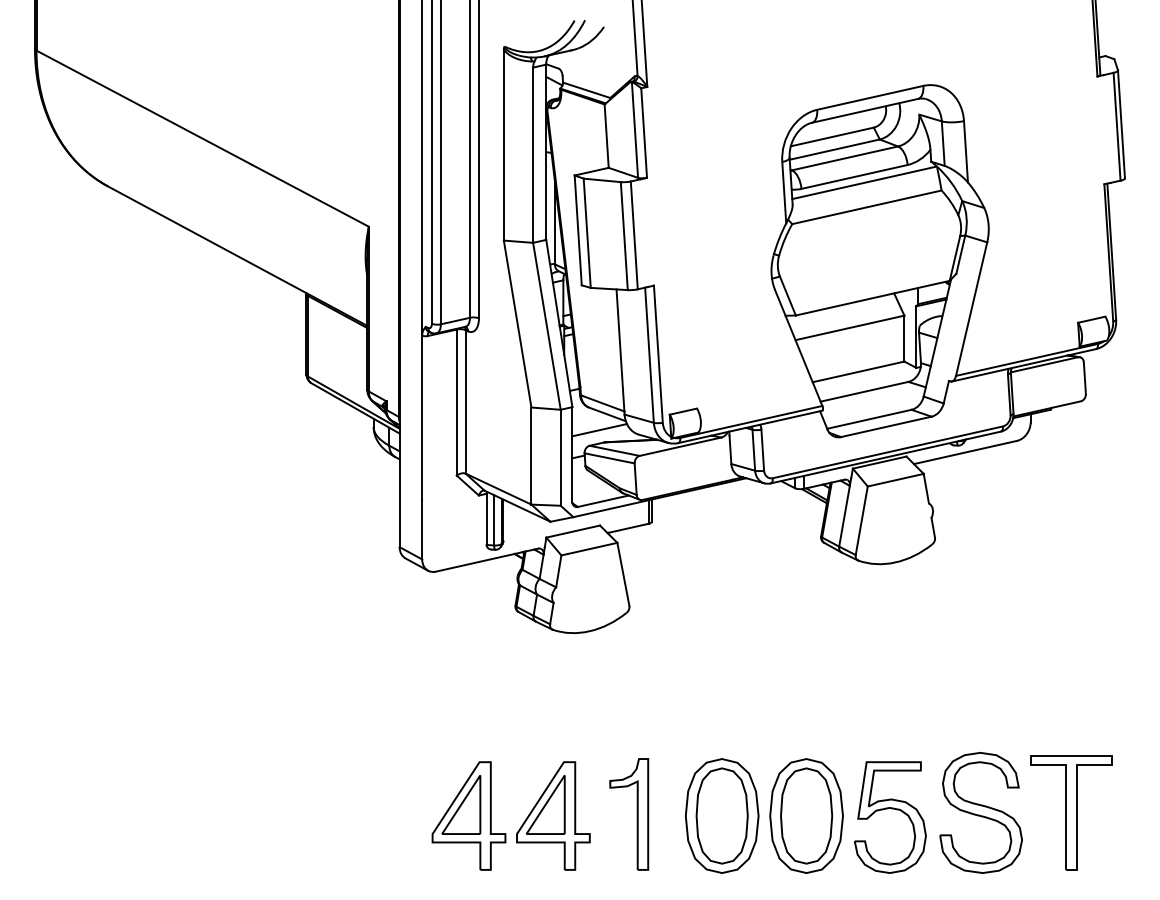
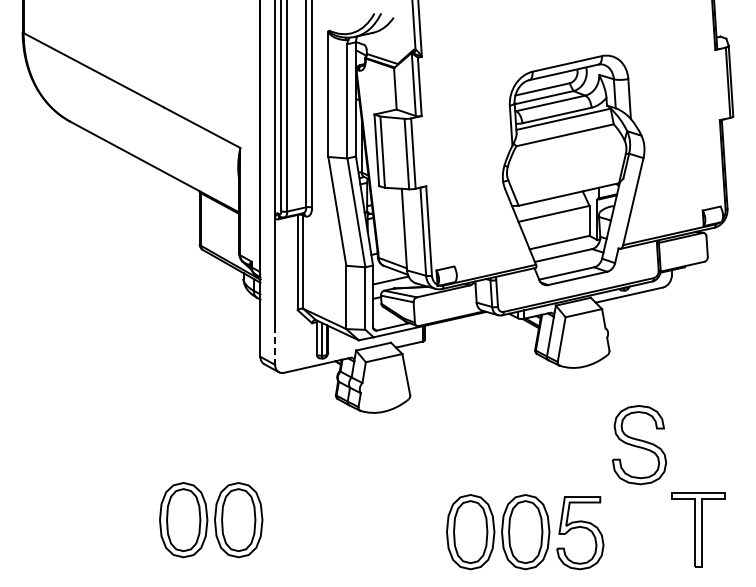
line: (422, 529) -> (275, 345), solid -> dashed
part: (324, 798) -> (211, 520), added
part: (981, 813) -> (639, 445), moved
part: (628, 815) -> (409, 531), removed
part: (522, 822) -> (340, 536), removed

